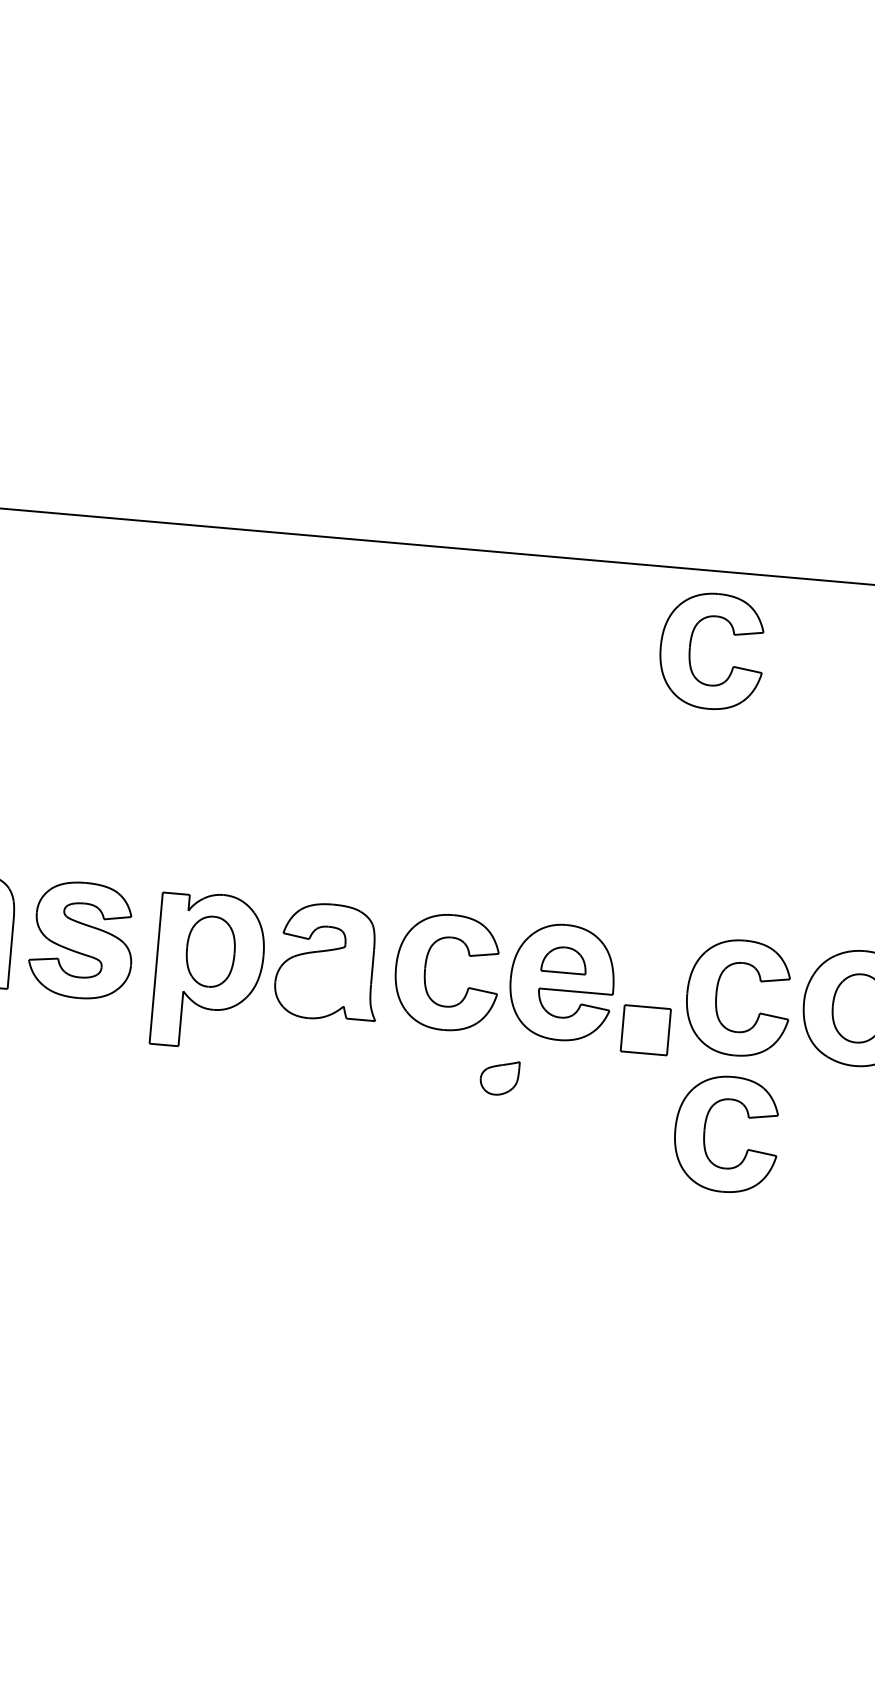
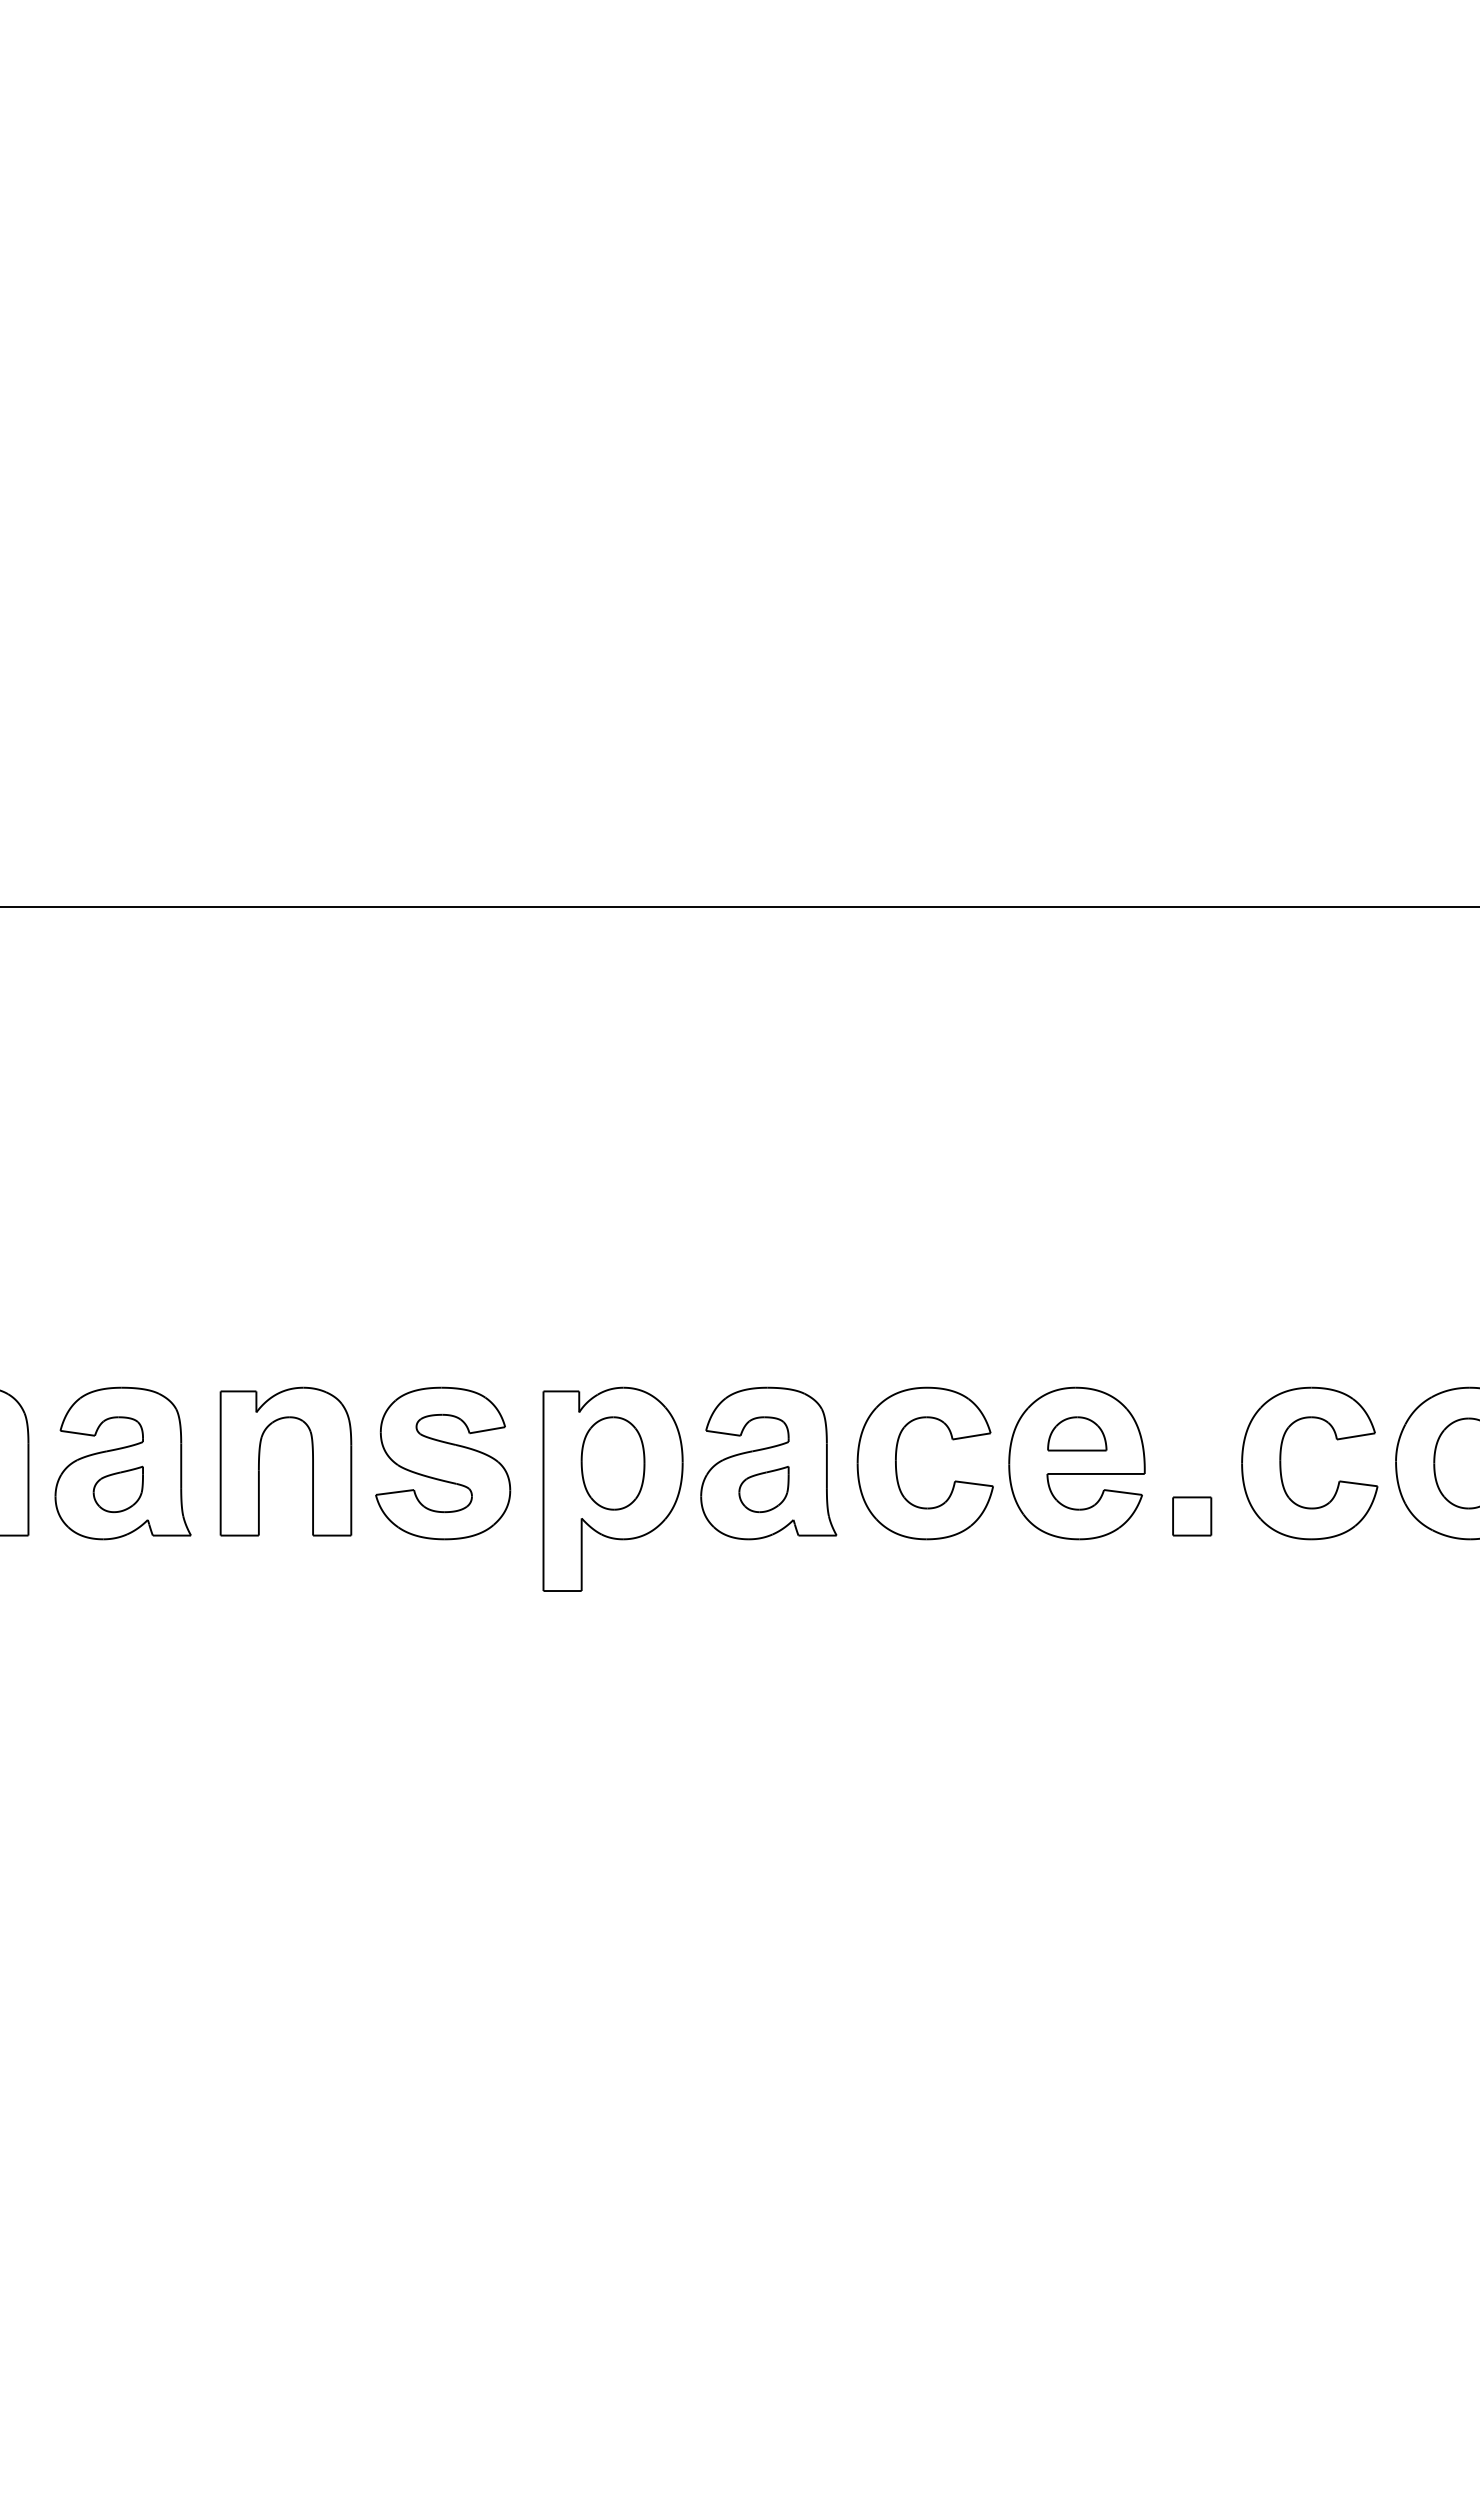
part: (690, 654) -> (1207, 1019), removed
part: (646, 1030) -> (1192, 1516), size x0.62
part: (499, 1077) -> (763, 1489), moved
part: (705, 1132) -> (1281, 1643), removed

